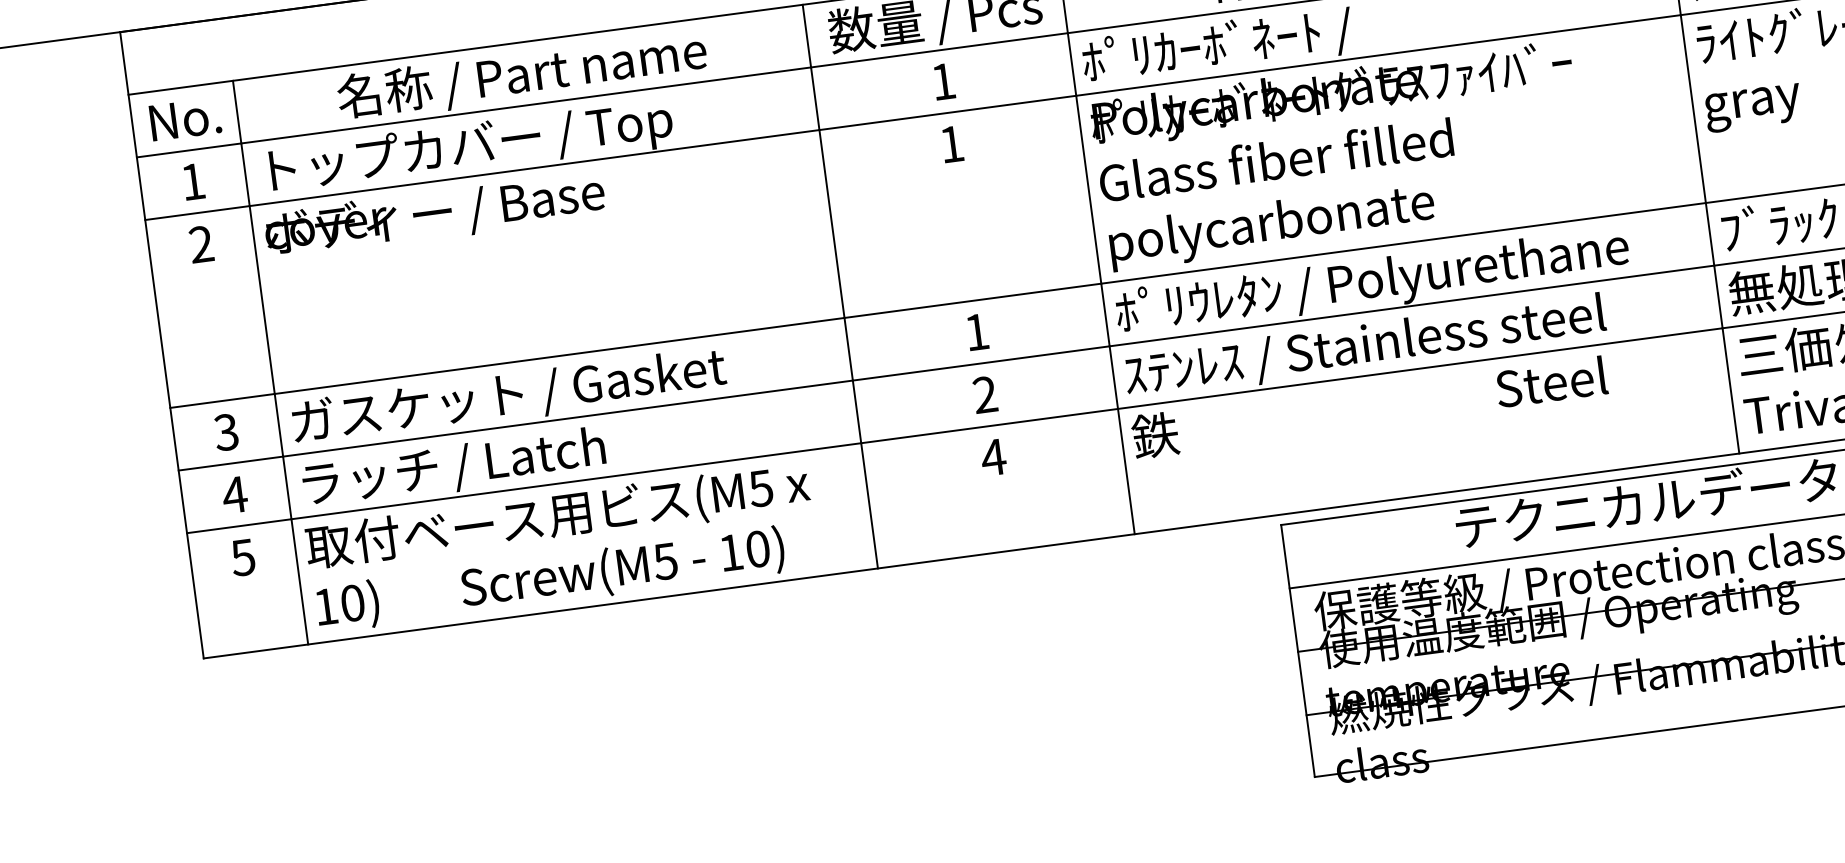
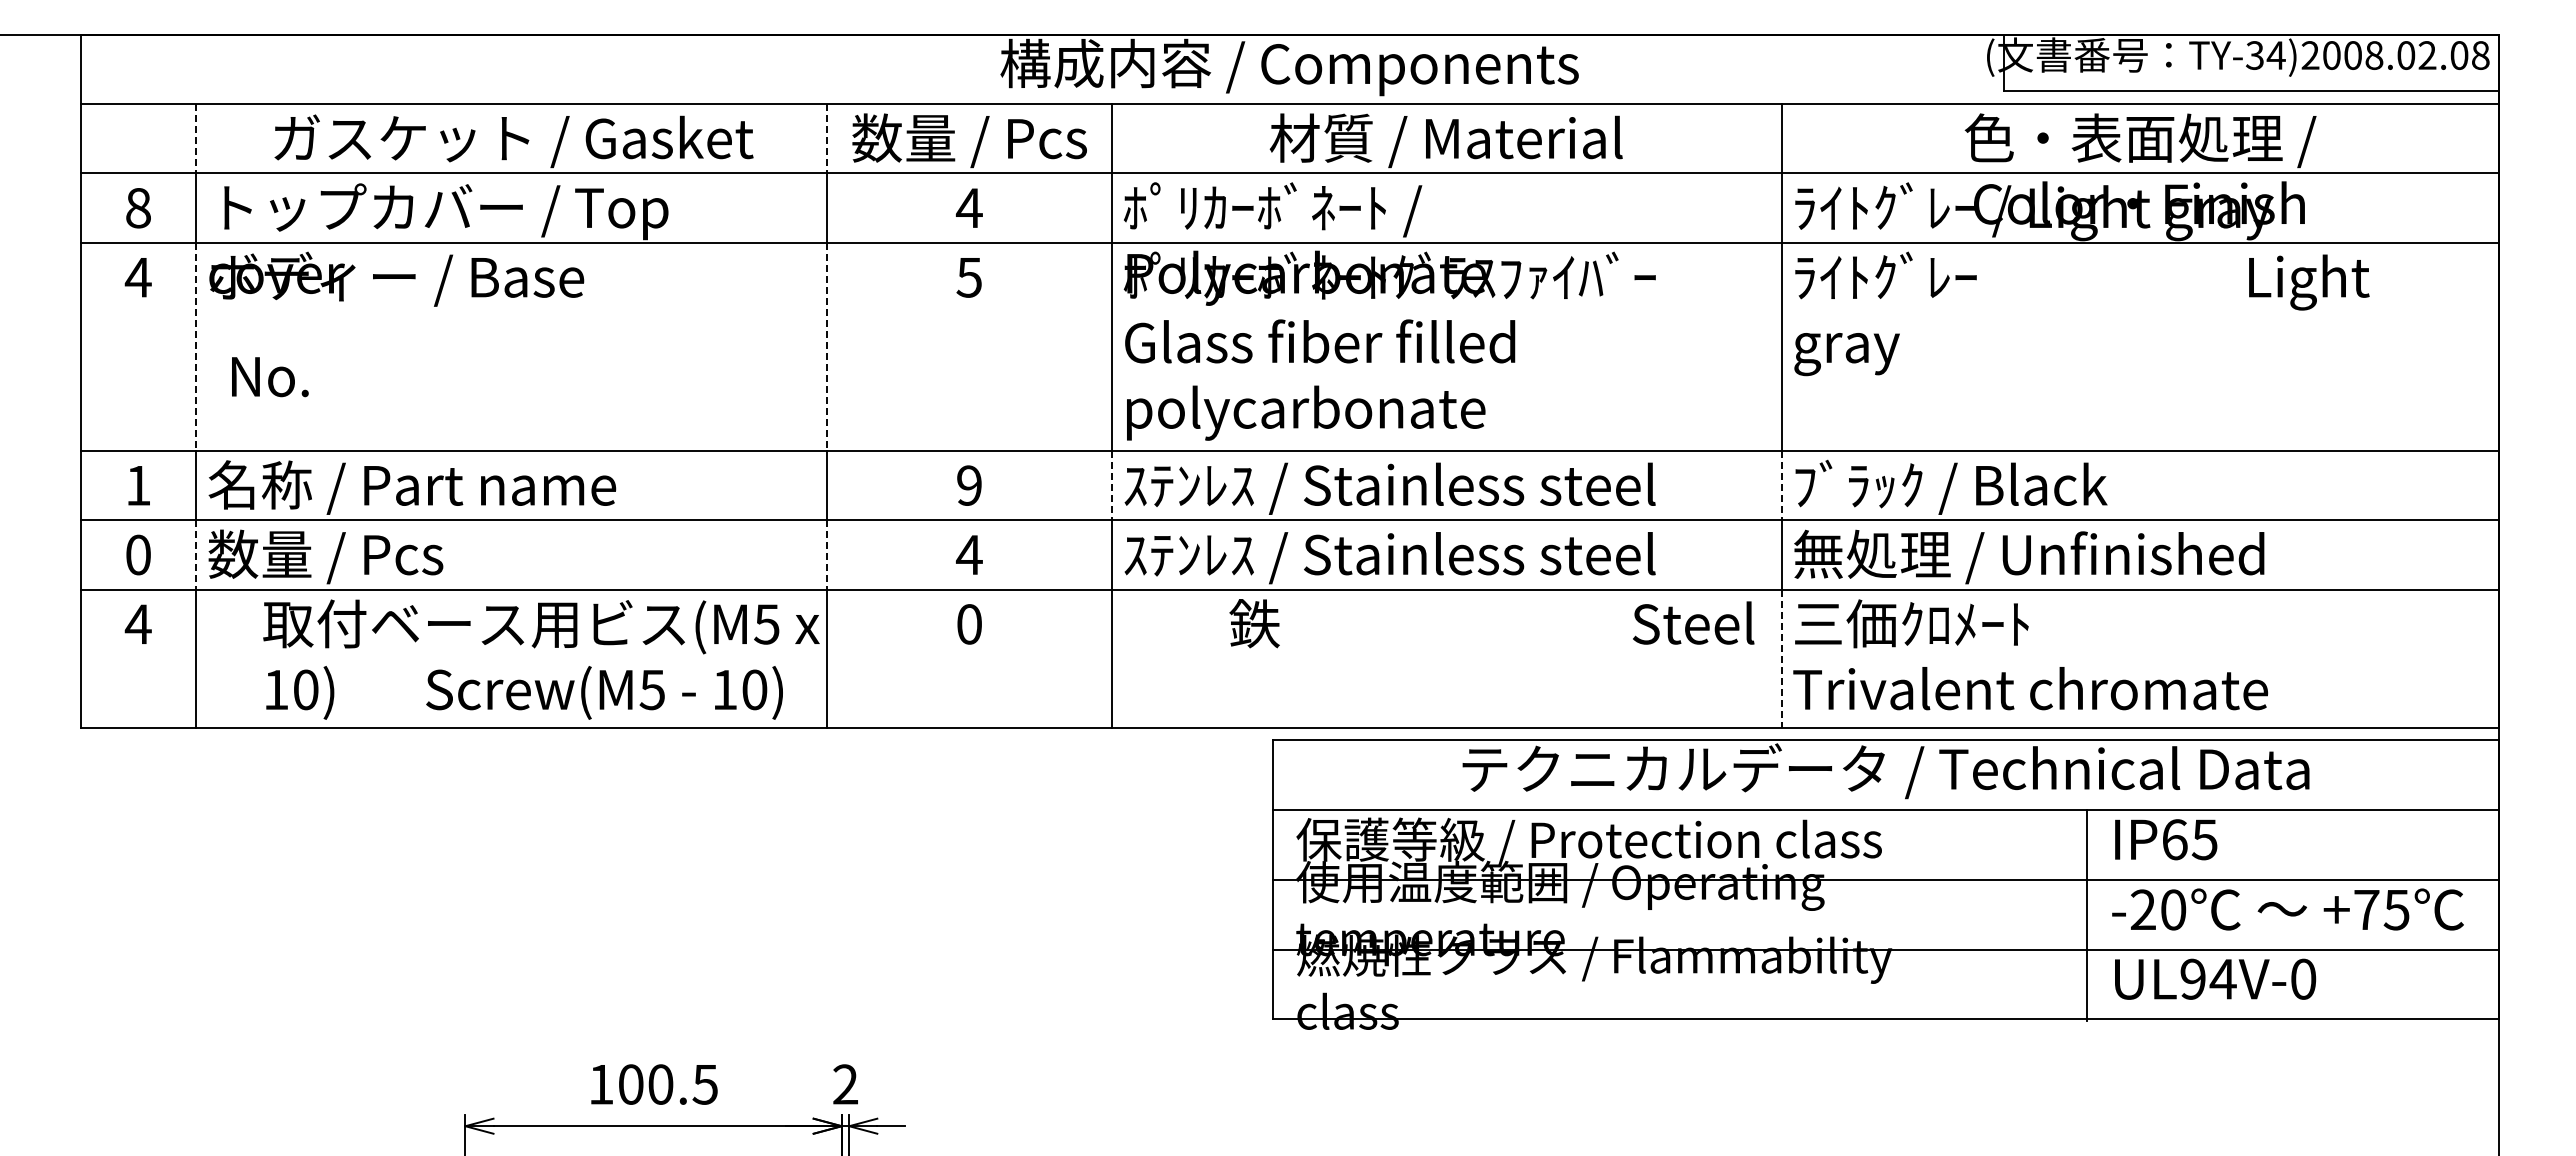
line: (806, 35) -> (827, 138), solid -> dashed
text: (523, 75) -> (513, 140), 名称 / Part name -> ガスケット / Gasket
text: (942, 81) -> (968, 207), 1 -> 4
line: (237, 111) -> (196, 138), solid -> dashed
text: (185, 119) -> (270, 377), moved
text: (950, 144) -> (968, 277), 1 -> 5
text: (193, 182) -> (138, 208), 1 -> 8
line: (832, 224) -> (827, 347), solid -> dashed
line: (1710, 234) -> (1781, 485), solid -> dashed
text: (200, 244) -> (137, 277), 2 -> 4
text: (1371, 282) -> (1406, 488), ﾎﾟﾘｳﾚﾀﾝ / Polyurethane -> ｽﾃﾝﾚｽ / Stainless steel
line: (262, 300) -> (196, 347), solid -> dashed
line: (1105, 315) -> (1111, 485), solid -> dashed
text: (976, 332) -> (969, 485), 1 -> 9
line: (1731, 391) -> (1781, 659), solid -> dashed
text: (984, 394) -> (968, 554), 2 -> 4
text: (507, 396) -> (449, 487), ガスケット / Gasket -> 名称 / Part name
text: (1369, 406) -> (1491, 623), moved
line: (857, 411) -> (827, 554), solid -> dashed
text: (225, 432) -> (137, 485), 3 -> 1
text: (992, 457) -> (968, 624), 4 -> 0
text: (450, 467) -> (377, 556), ラッチ / Latch -> 数量 / Pcs
line: (287, 487) -> (196, 554), solid -> dashed
text: (234, 494) -> (137, 554), 4 -> 0
text: (561, 547) -> (541, 659), moved
text: (242, 557) -> (137, 624), 5 -> 4

